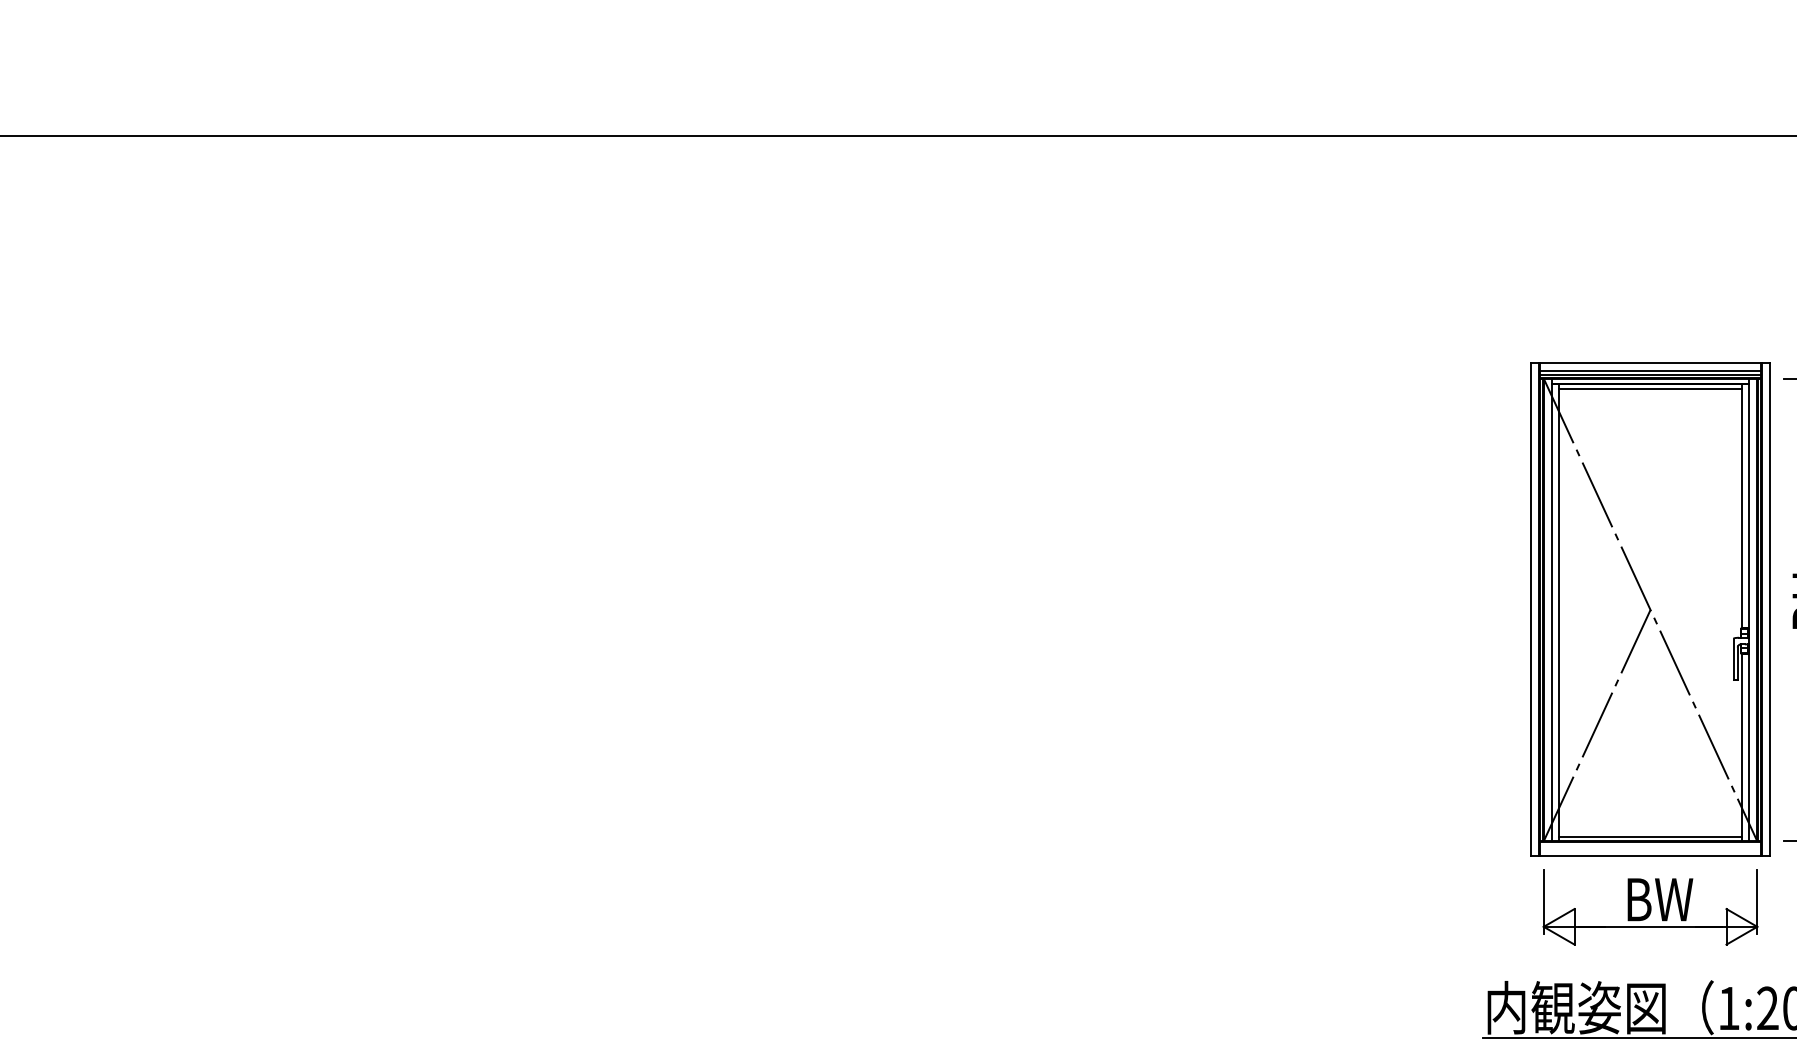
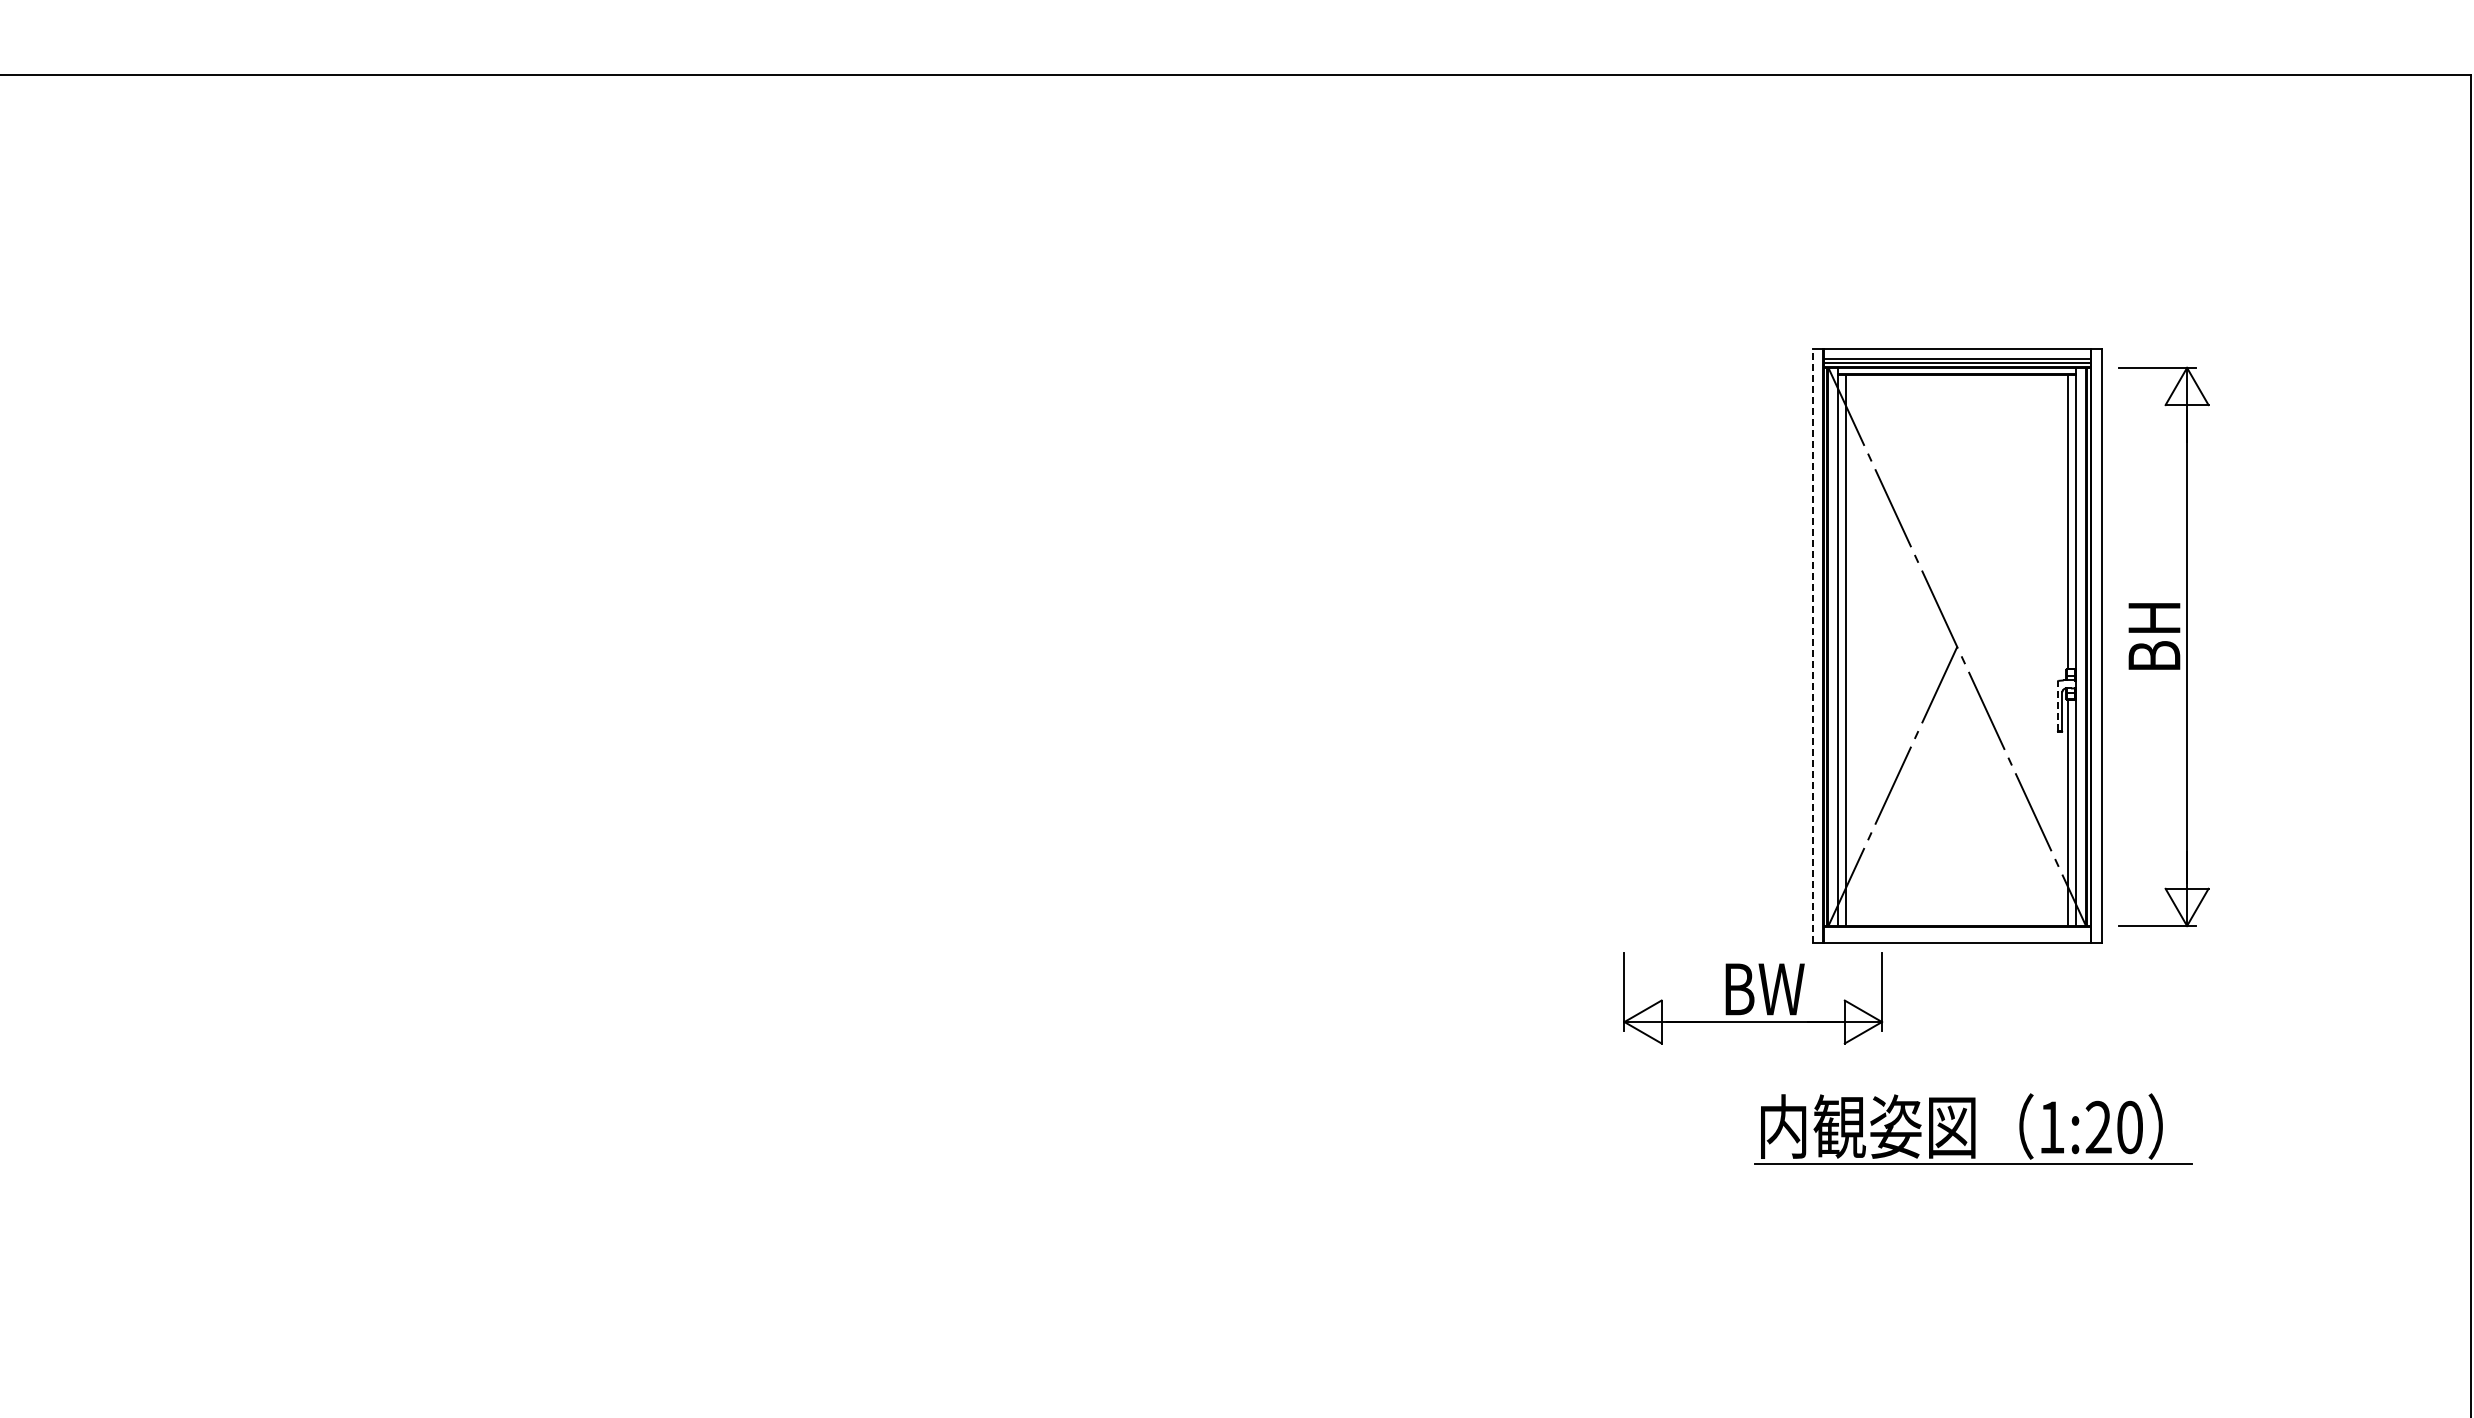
line: (1650, 389) -> (1957, 380), removed
line: (1531, 608) -> (1813, 645), solid -> dashed
line: (1733, 659) -> (2057, 706), solid -> dashed
line: (1650, 836) -> (1957, 920), removed
part: (1650, 907) -> (1753, 998), moved

